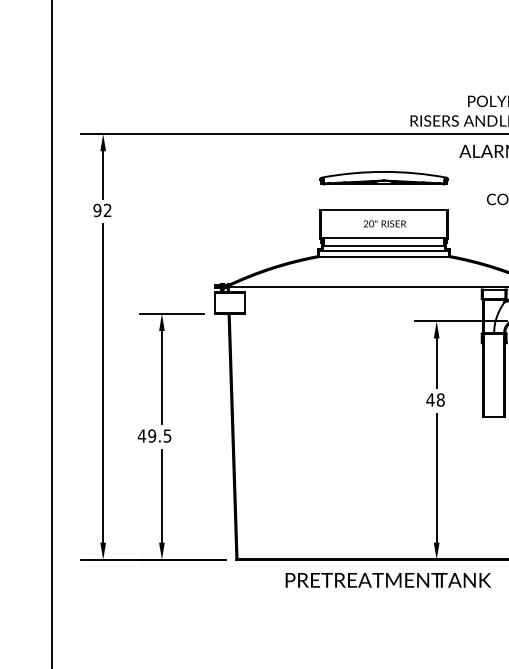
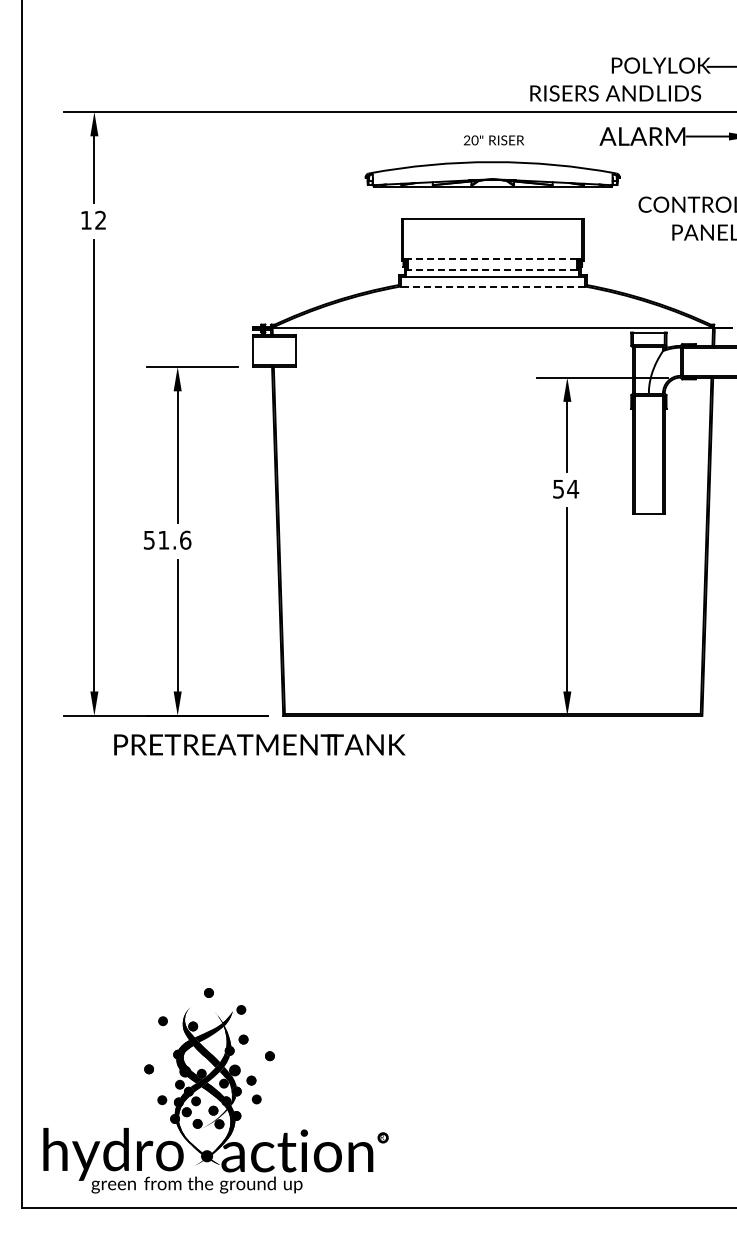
part: (383, 178) -> (492, 174), size x1.4
text: (96, 209) -> (85, 219), 92 -> 12
text: (385, 223) -> (494, 140), moved
line: (383, 238) -> (492, 259), solid -> dashed
line: (383, 245) -> (492, 270), solid -> dashed
line: (383, 257) -> (492, 286), solid -> dashed
text: (435, 399) -> (565, 488), 48 -> 54
text: (154, 435) -> (167, 539), 49.5 -> 51.6
text: (388, 580) -> (259, 744), moved

